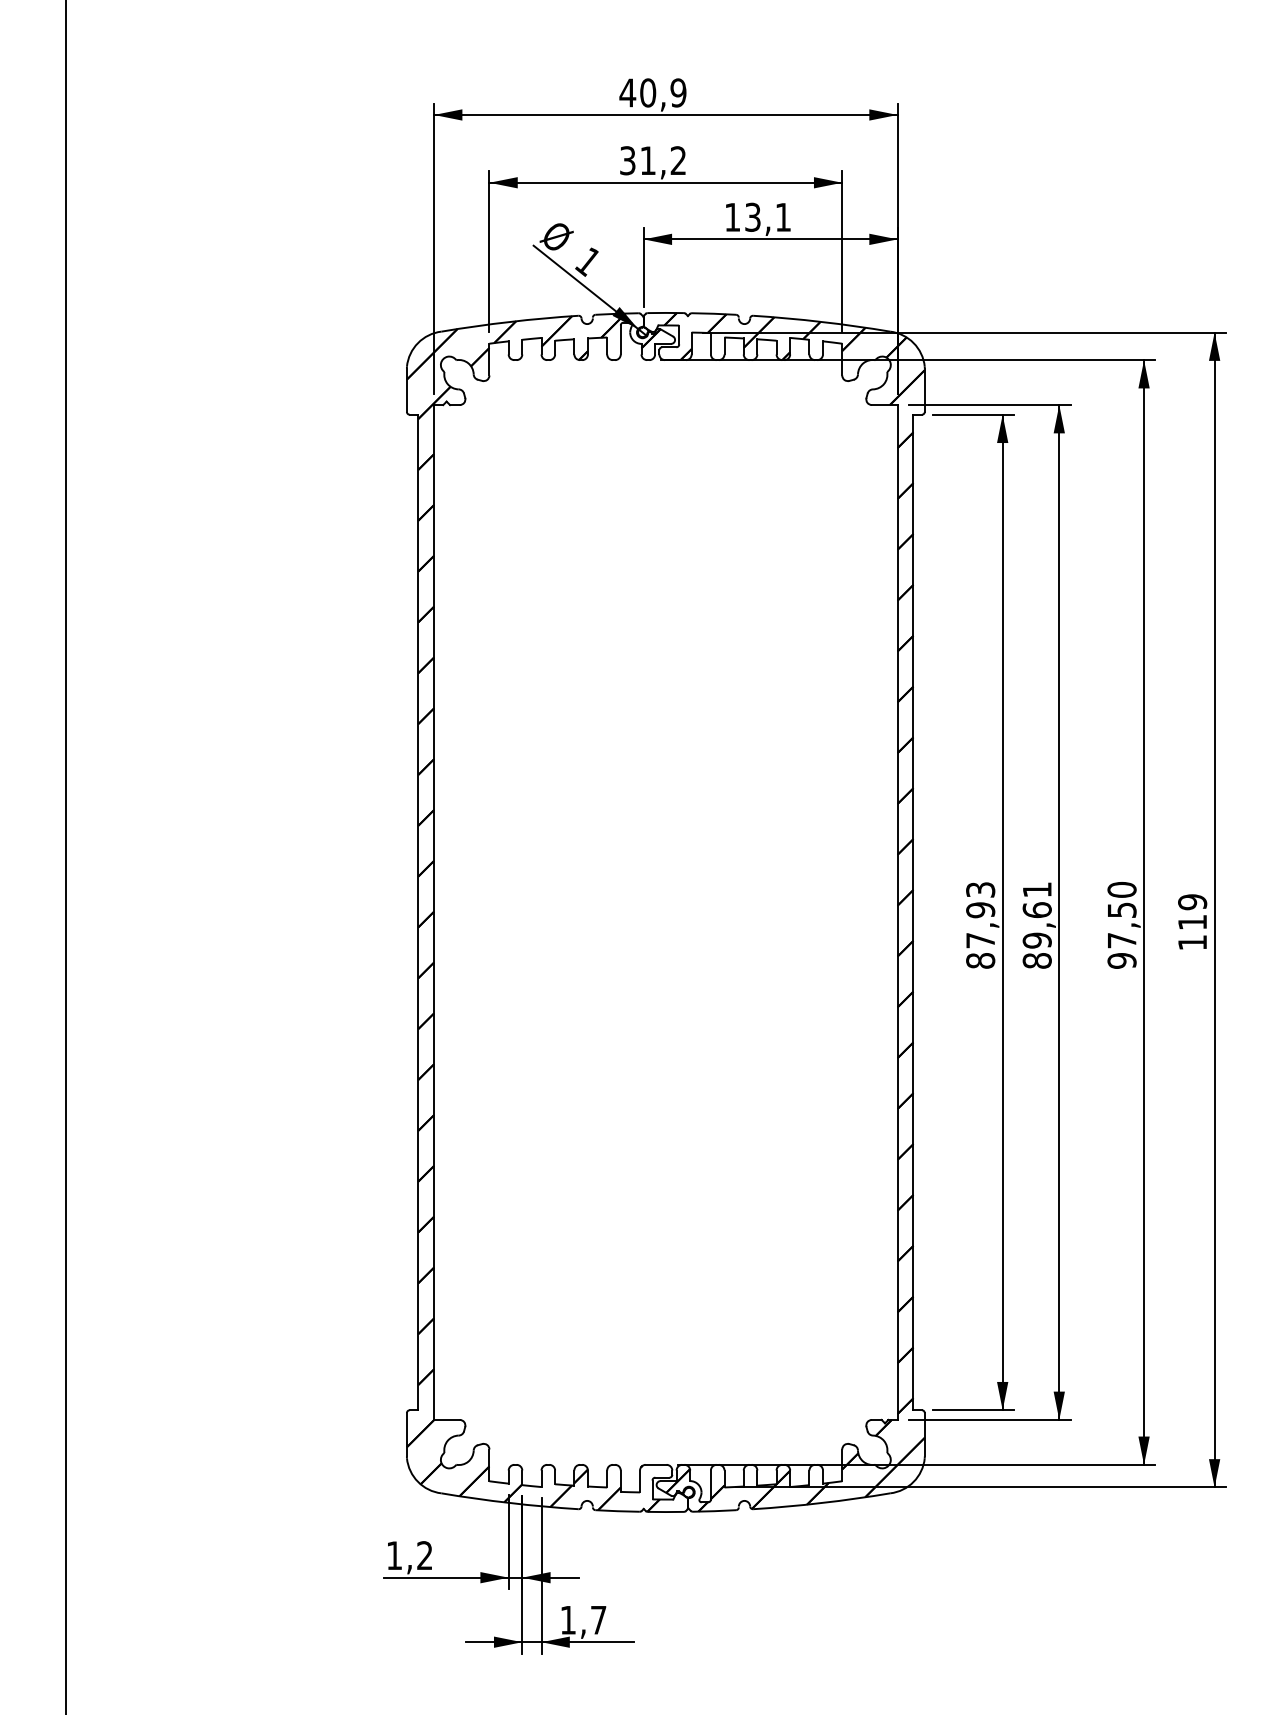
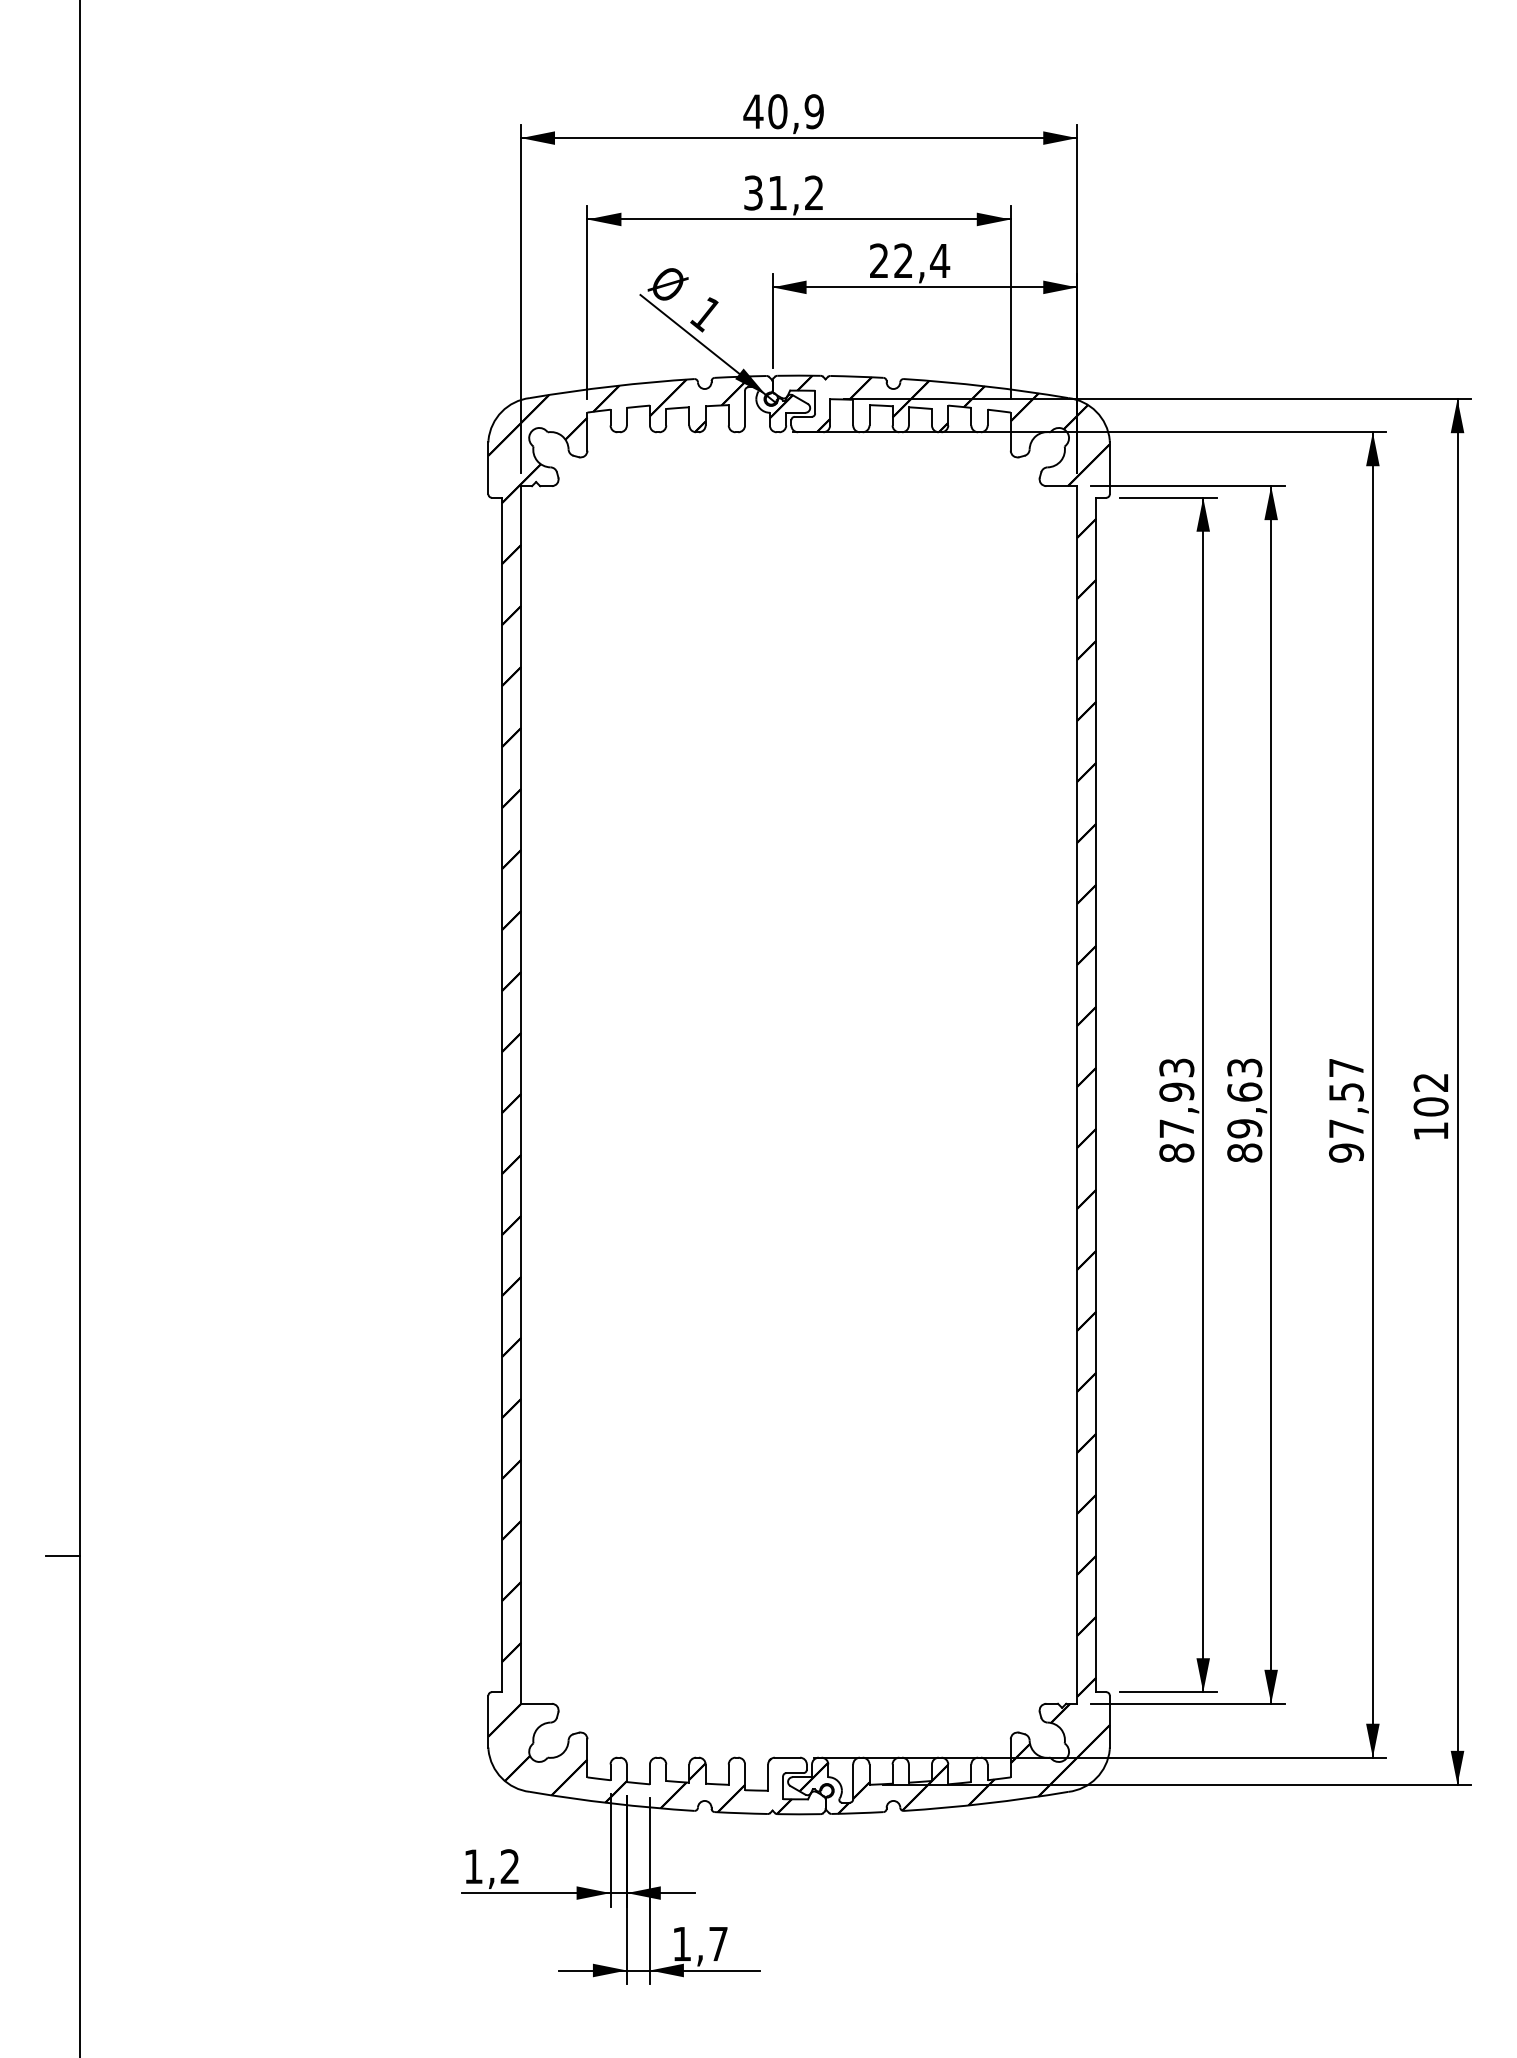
text: (758, 216) -> (910, 259), 13,1 -> 22,4
text: (1036, 889) -> (1243, 1067), 89,61 -> 89,63
text: (1121, 889) -> (1345, 1067), 97,50 -> 97,57
text: (1192, 912) -> (1430, 1094), 119 -> 102
line: (52, 1296) -> (63, 1555), added

